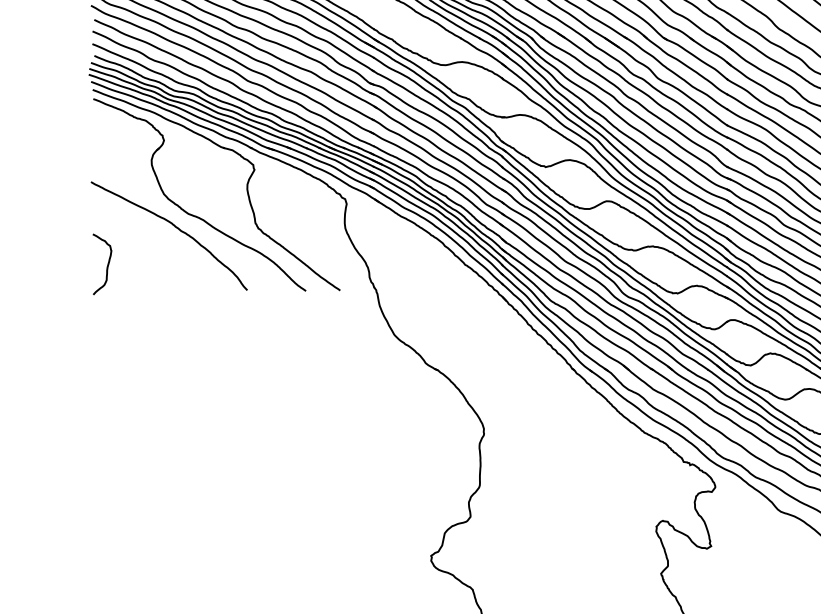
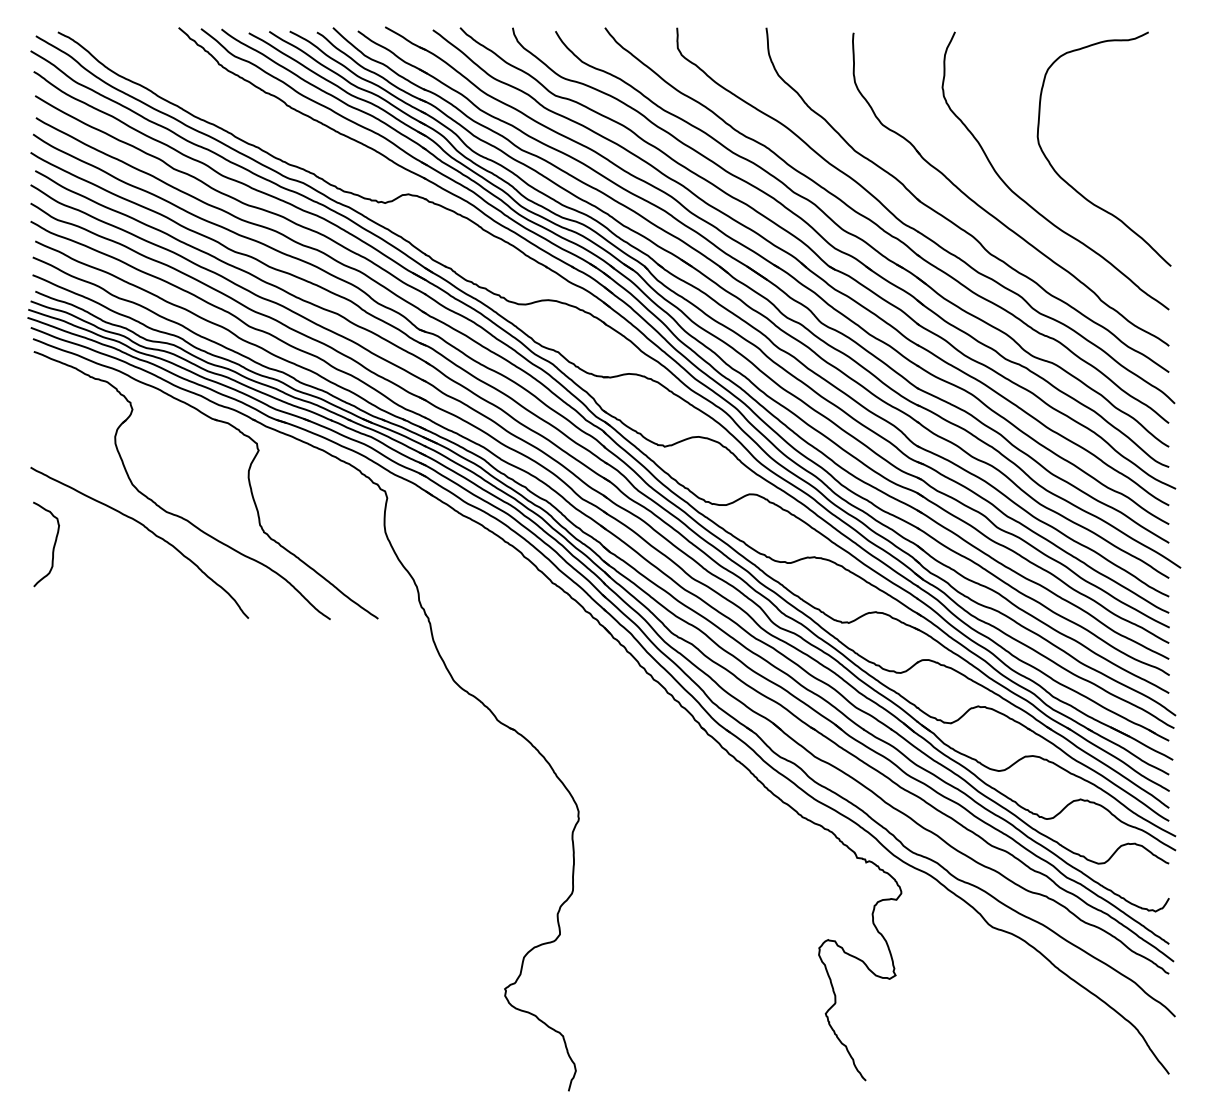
curve: (107, 264) -> (53, 544), moved

